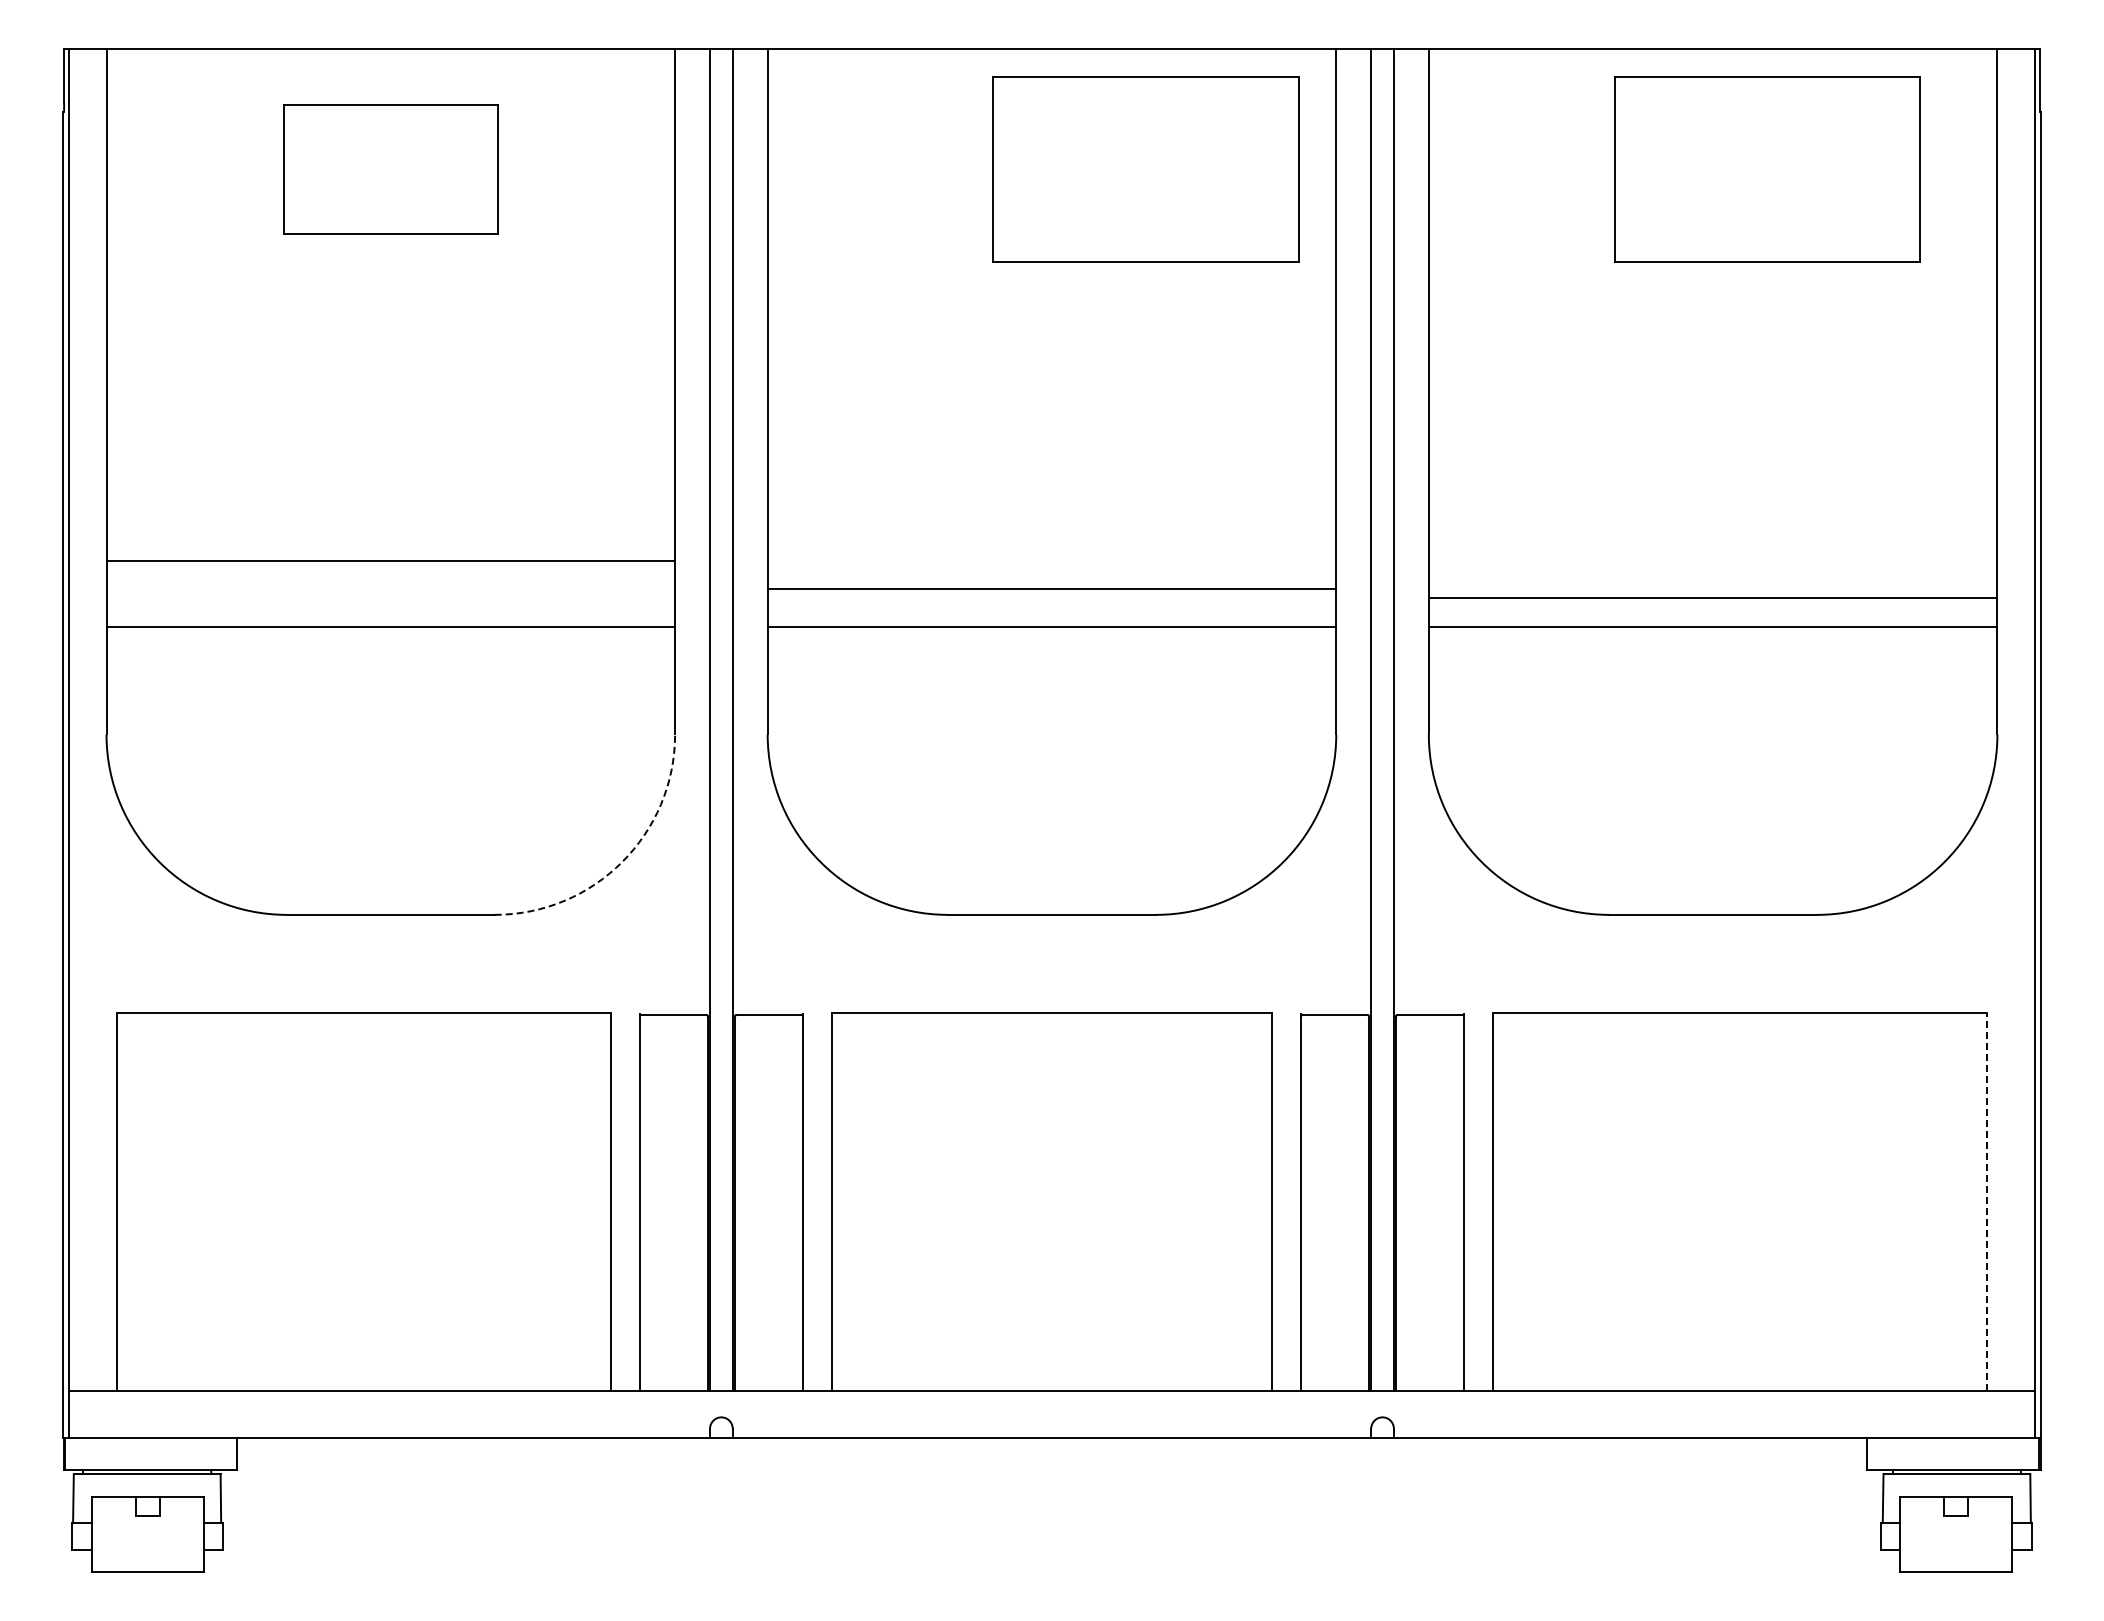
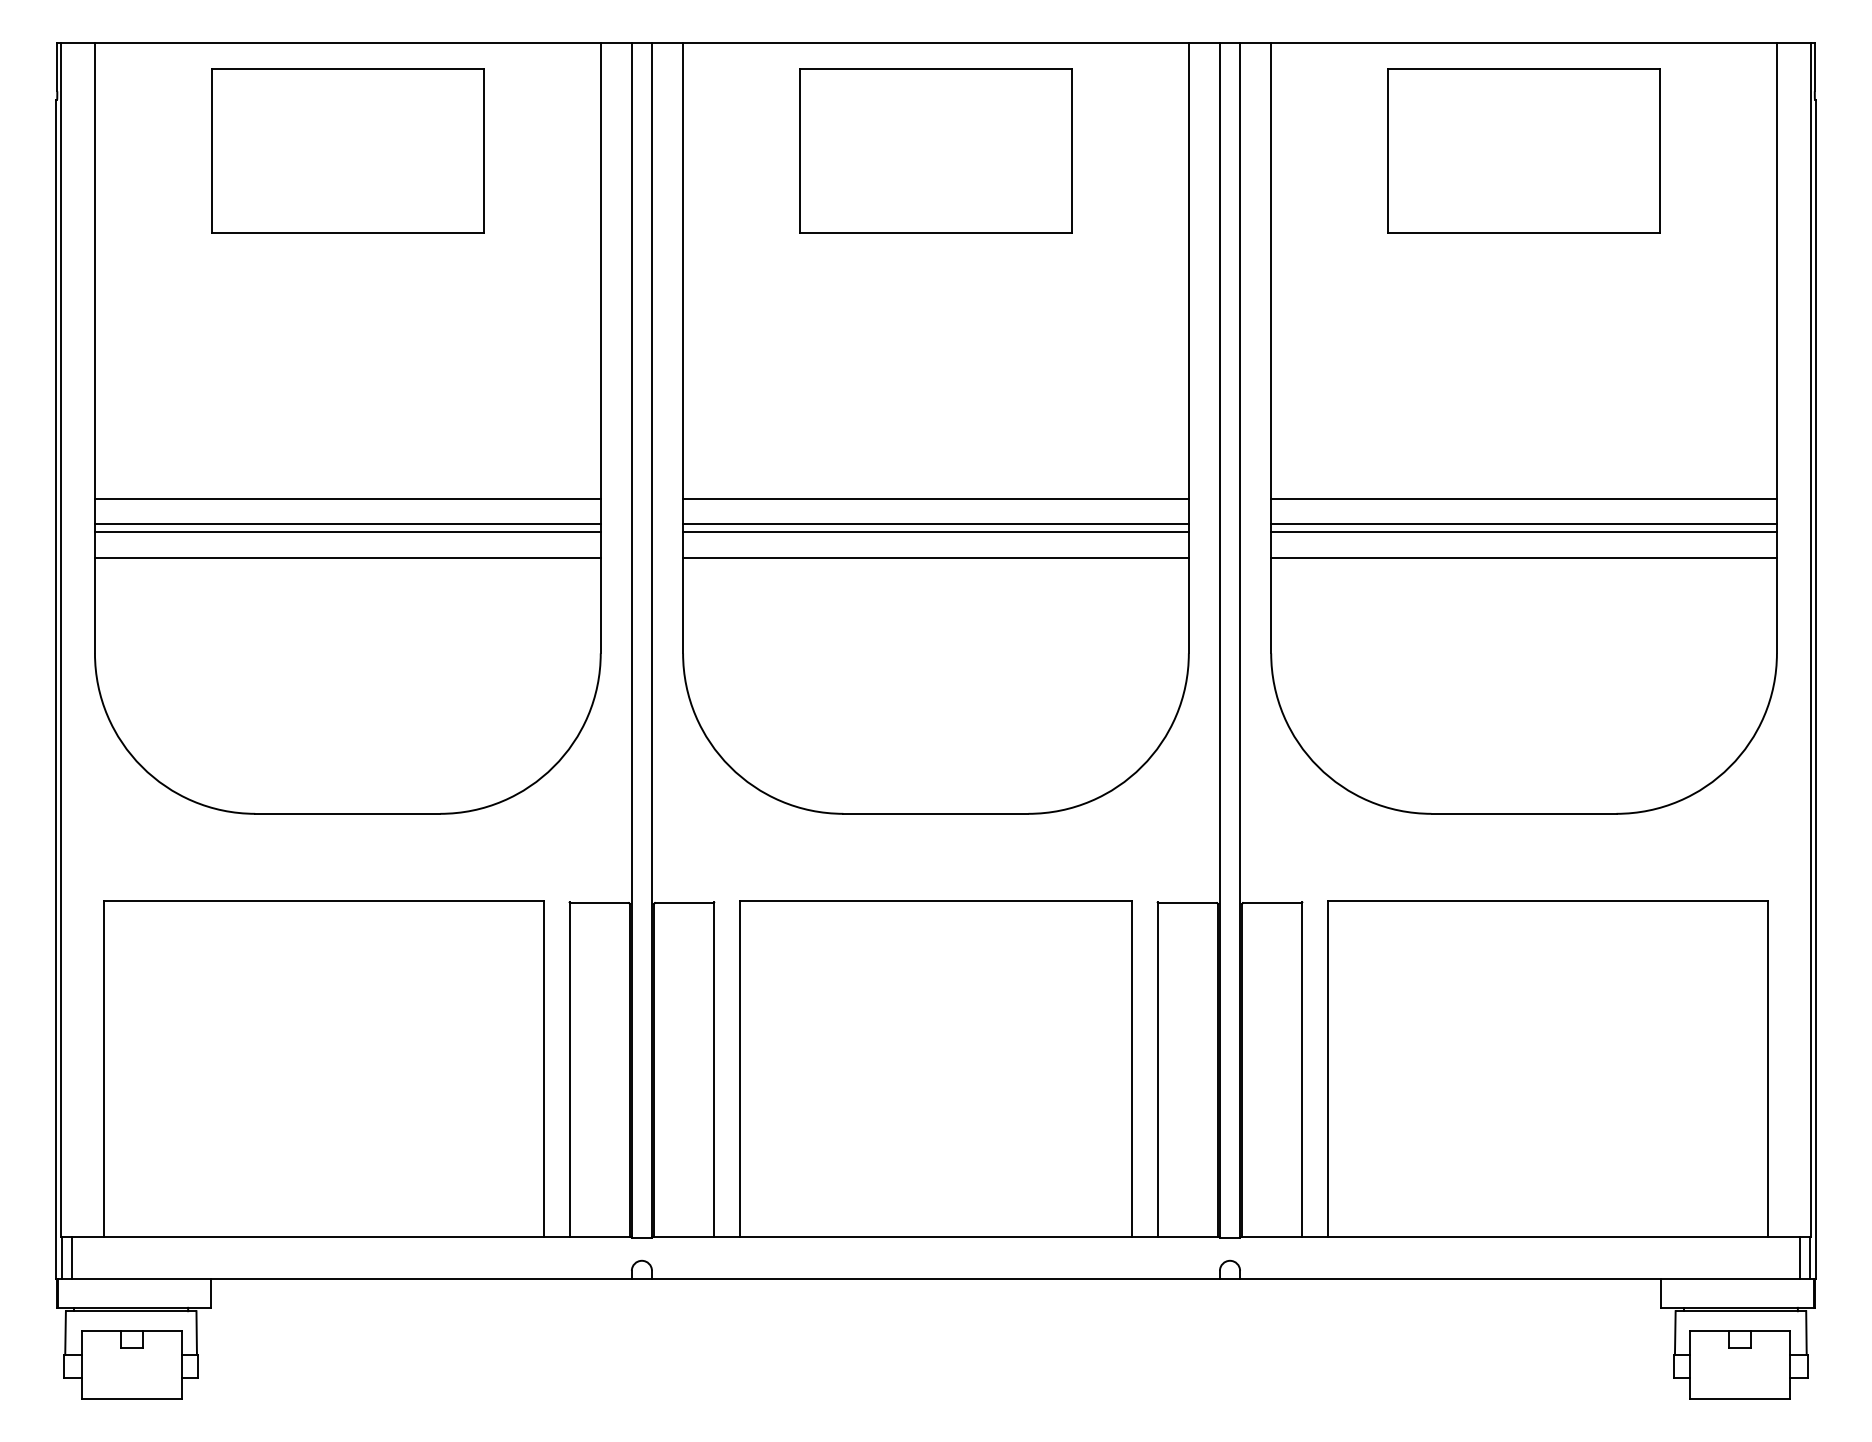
part: (390, 169) -> (347, 150), size x1.43
part: (1145, 169) -> (935, 150), moved
part: (1767, 169) -> (1524, 150), moved
line: (1051, 560) -> (935, 498), added
line: (1712, 560) -> (1523, 498), added
line: (390, 589) -> (347, 524), added
line: (1712, 589) -> (1523, 524), added
line: (390, 598) -> (347, 532), added
line: (1051, 598) -> (935, 532), added
arc: (622, 862) -> (553, 767), dashed -> solid
line: (1987, 1202) -> (1768, 1069), dashed -> solid
line: (80, 1414) -> (71, 1258), added
line: (2023, 1414) -> (1800, 1258), added

